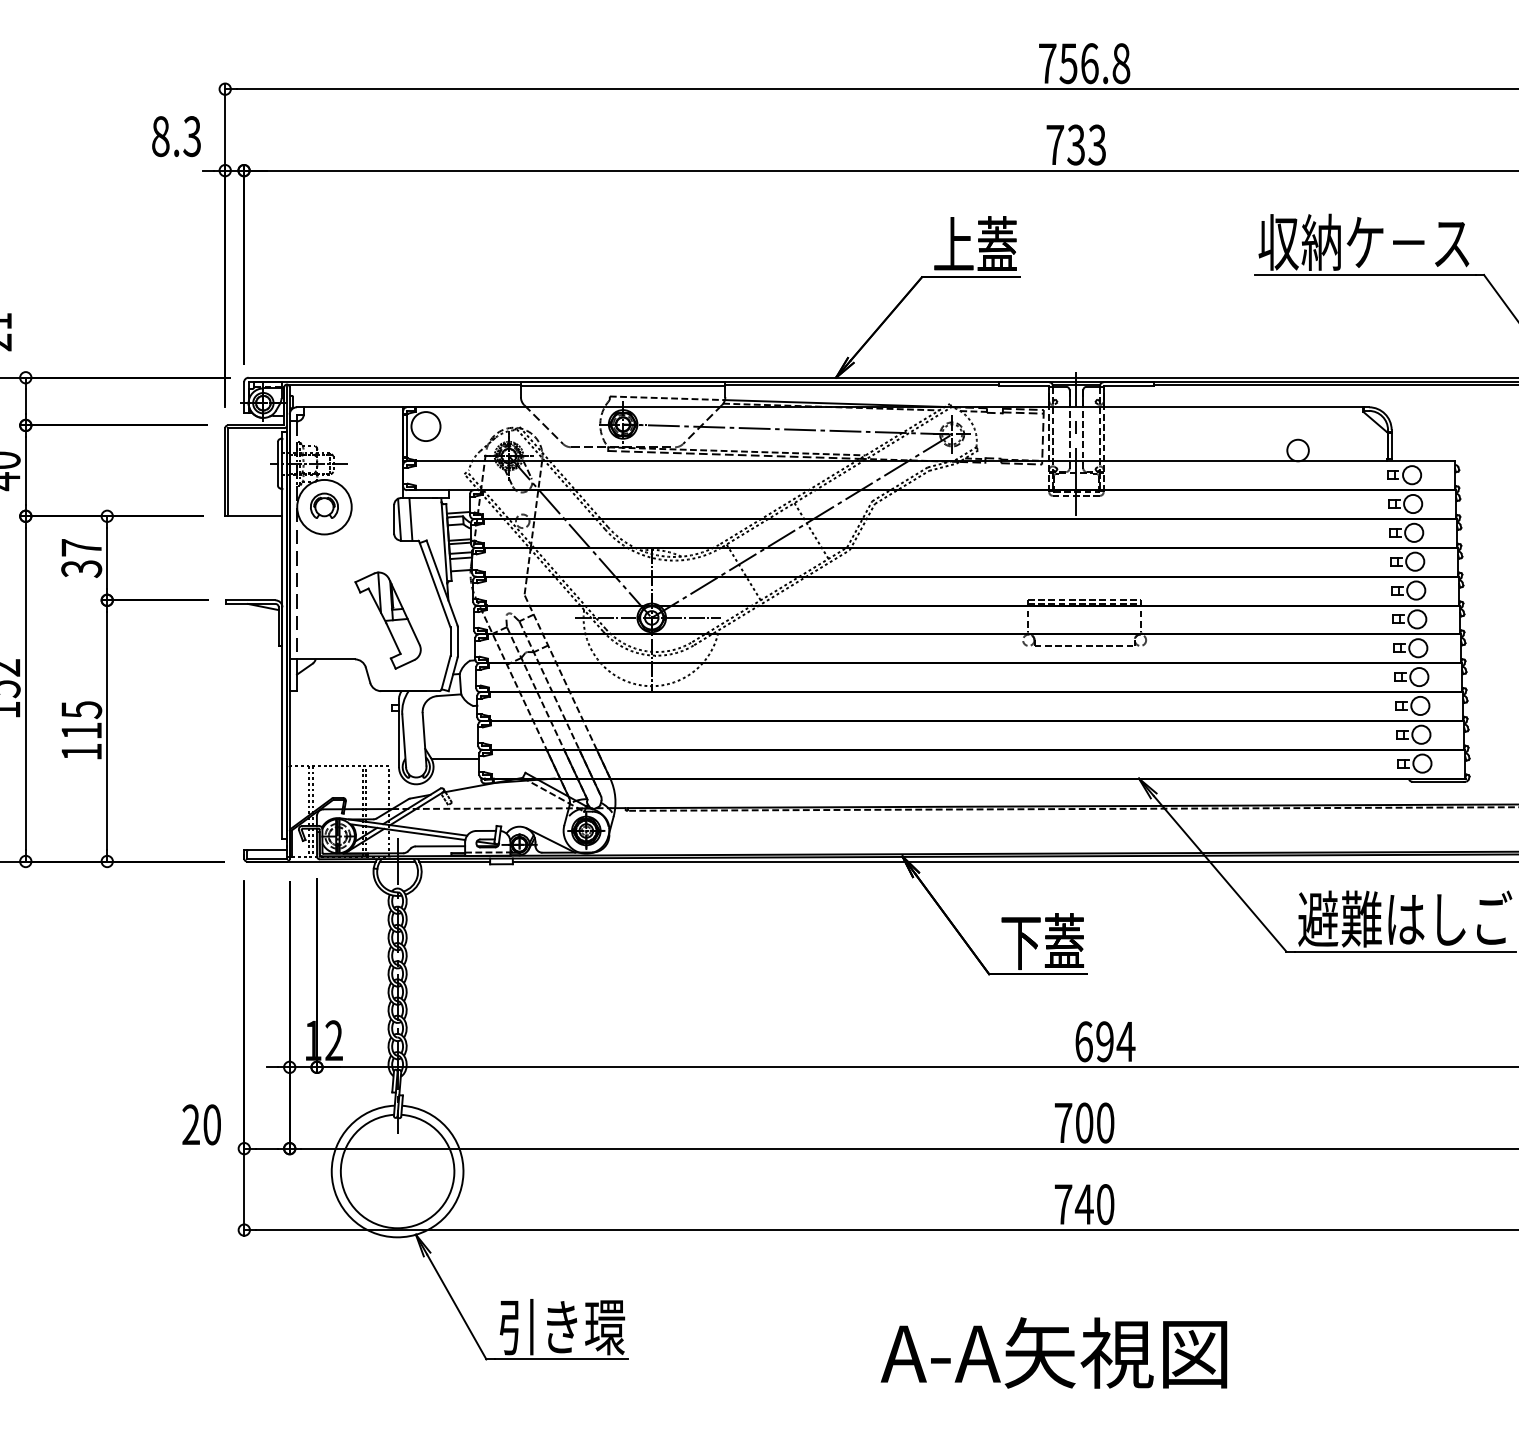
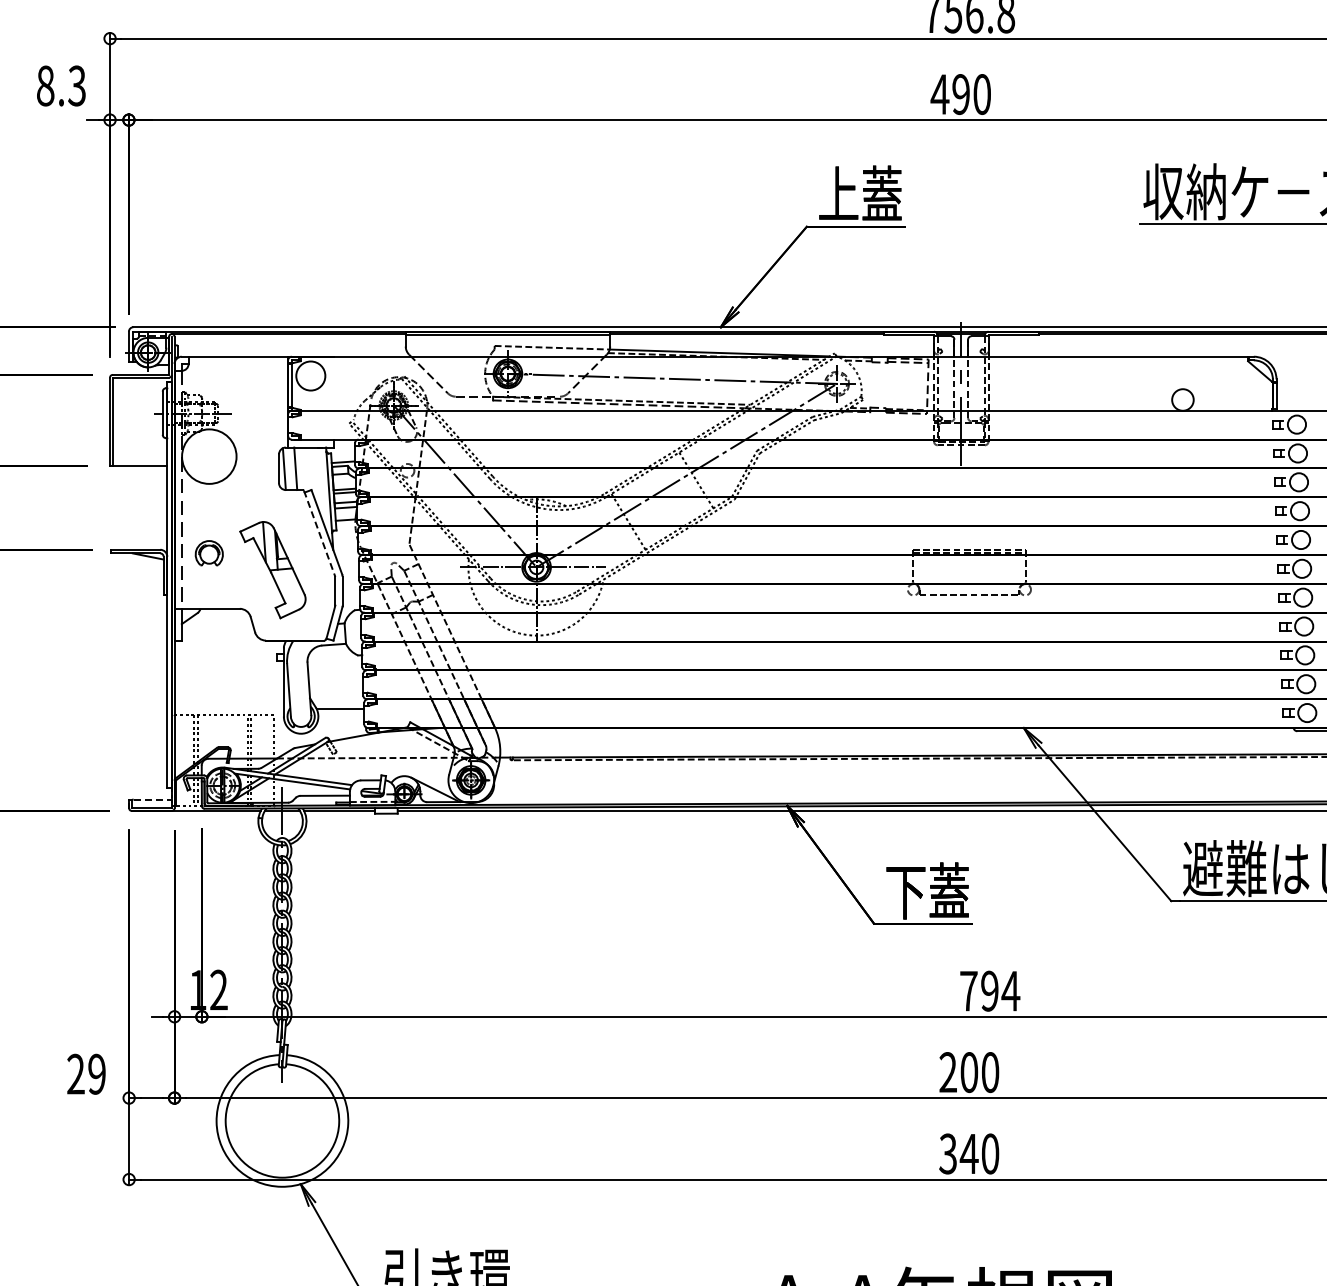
text: (1075, 144) -> (960, 93), 733 -> 490
part: (324, 505) -> (209, 552), moved
line: (434, 584) -> (319, 533), solid -> dashed
line: (268, 850) -> (153, 799), solid -> dashed
text: (1083, 1041) -> (968, 990), 694 -> 794
text: (1063, 1122) -> (948, 1071), 700 -> 200
text: (211, 1124) -> (96, 1073), 20 -> 29
text: (1063, 1204) -> (948, 1153), 740 -> 340

